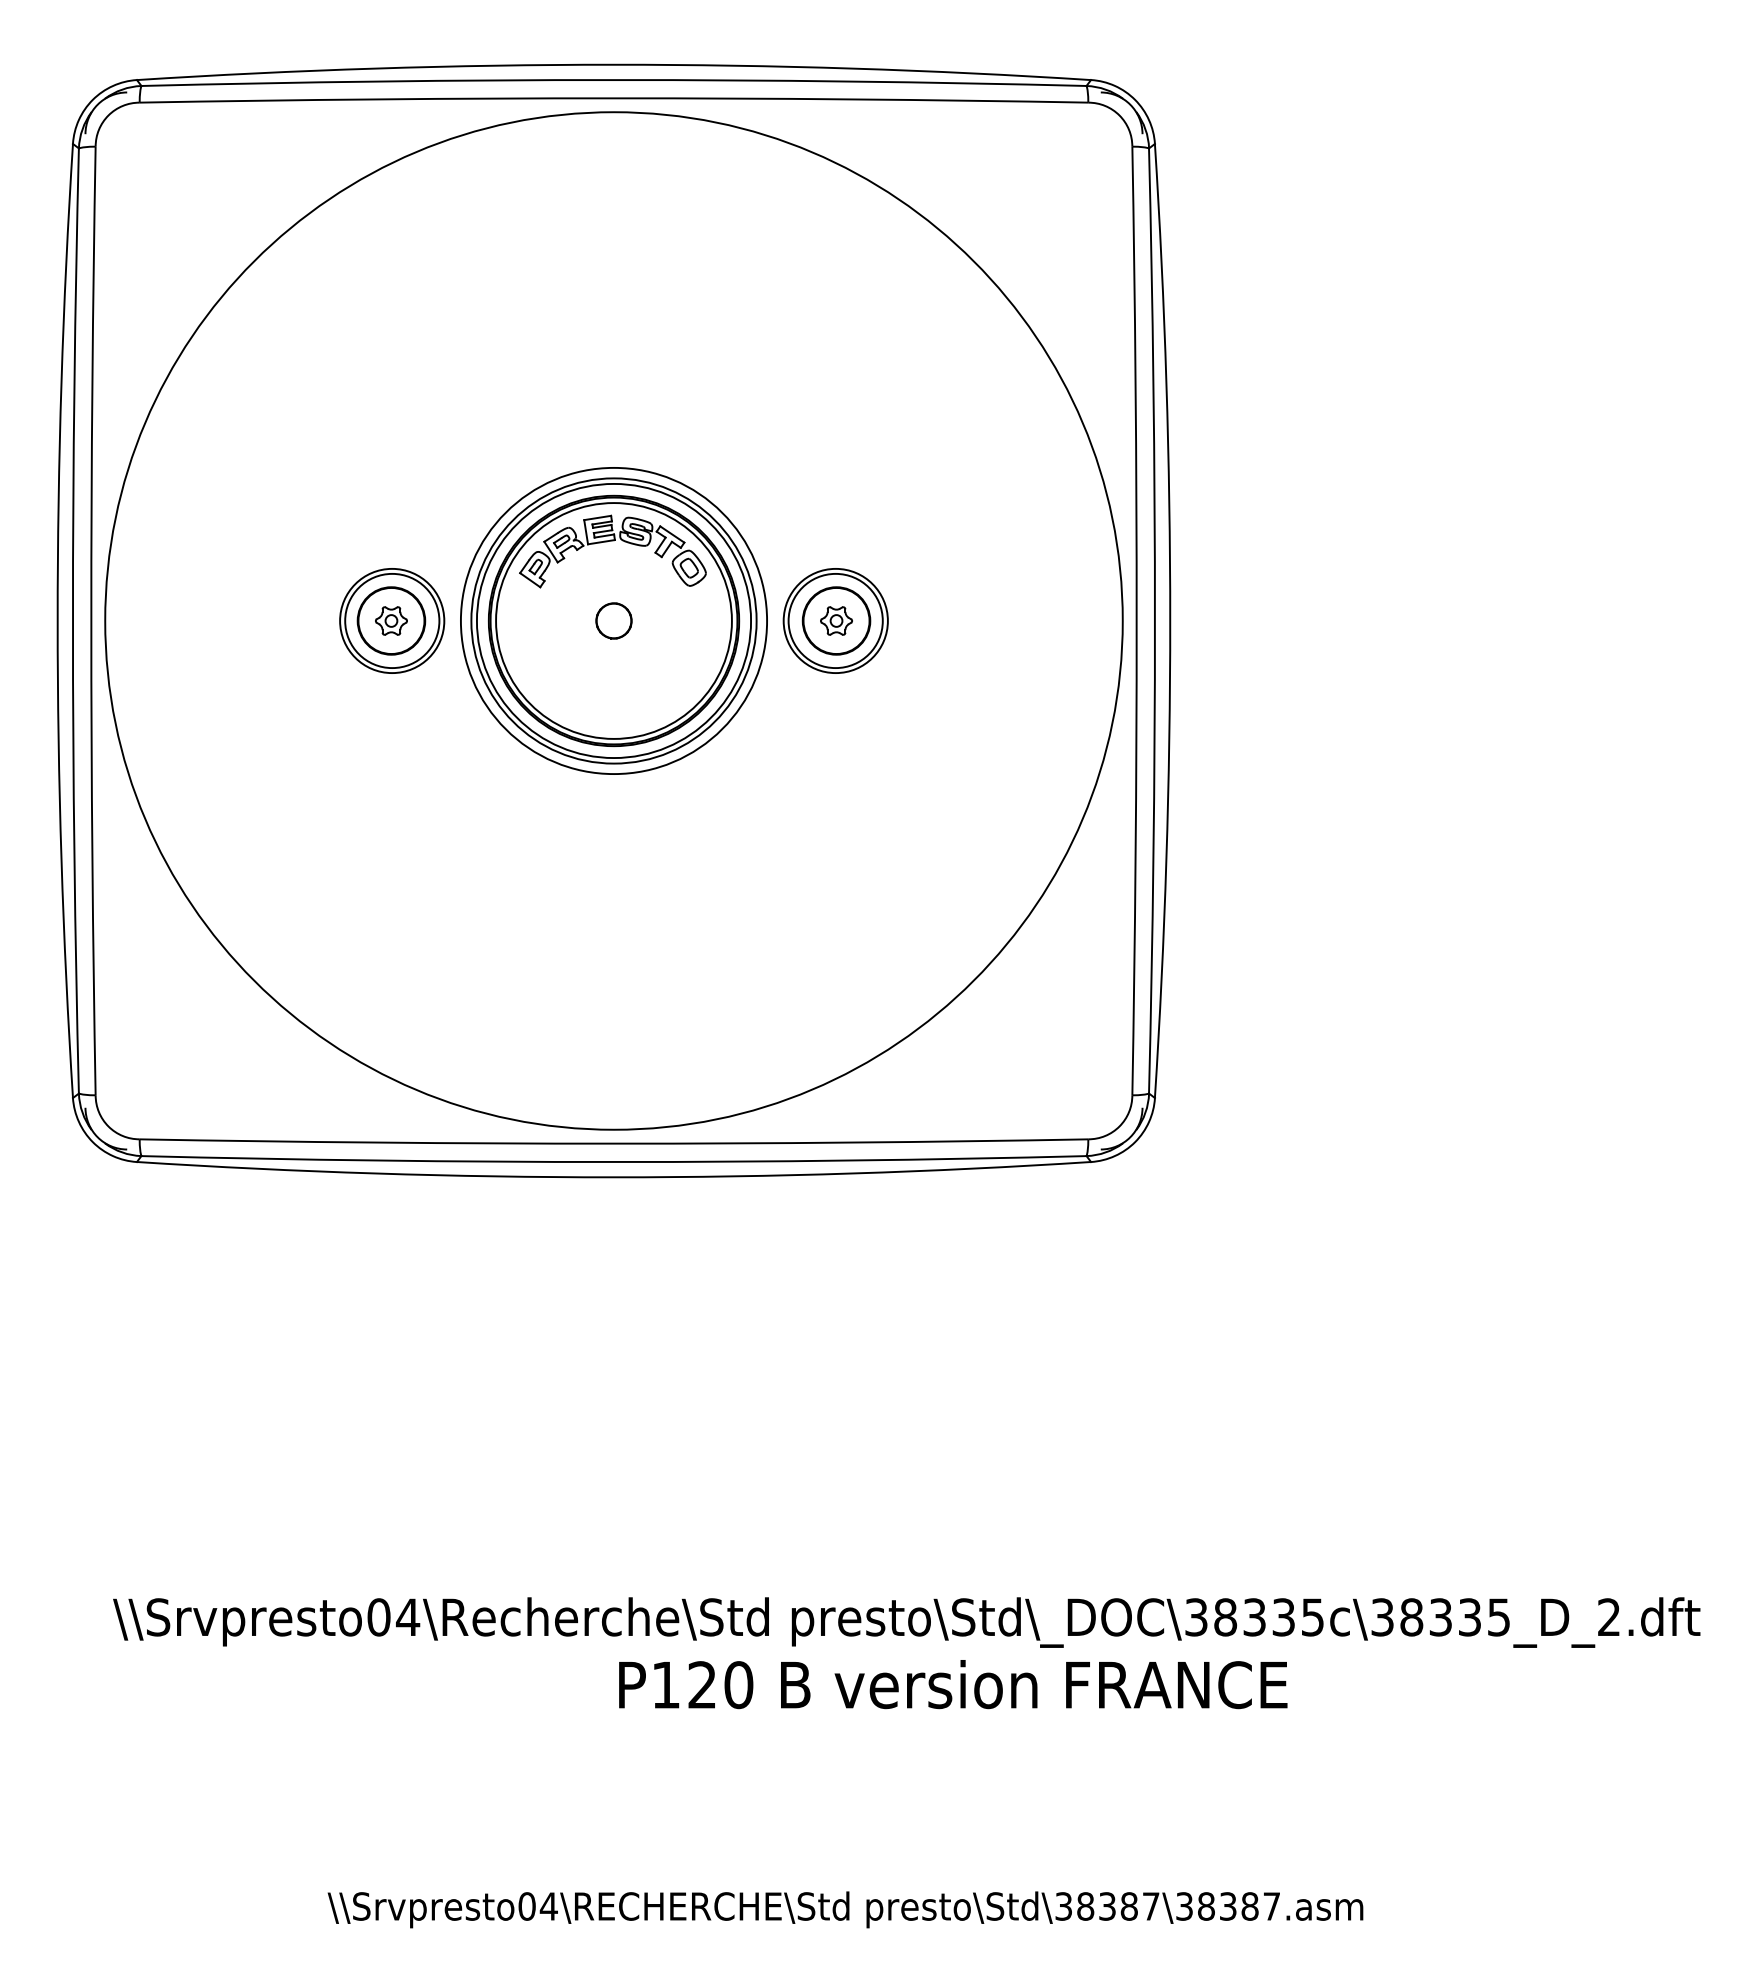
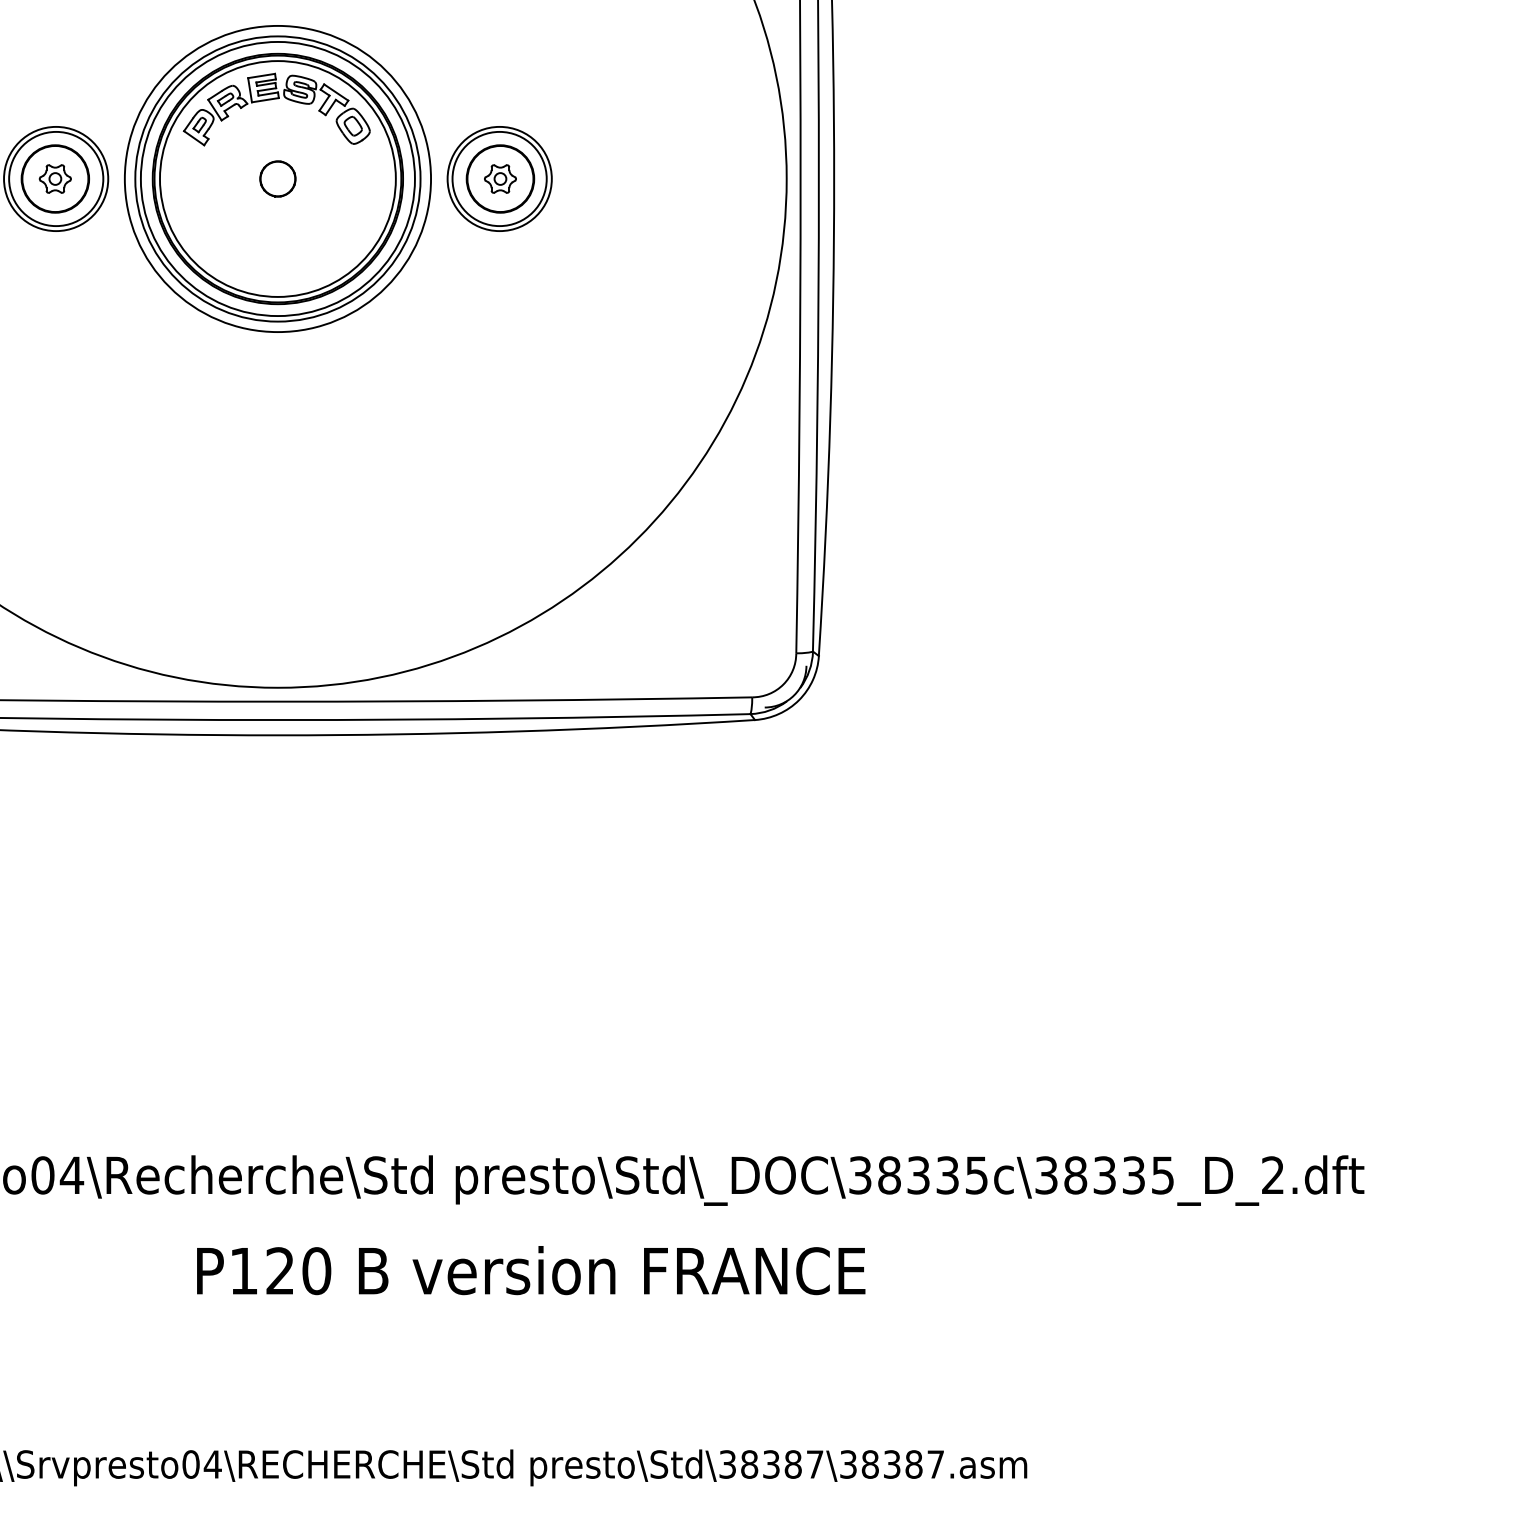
text: (953, 1684) -> (531, 1270), moved

